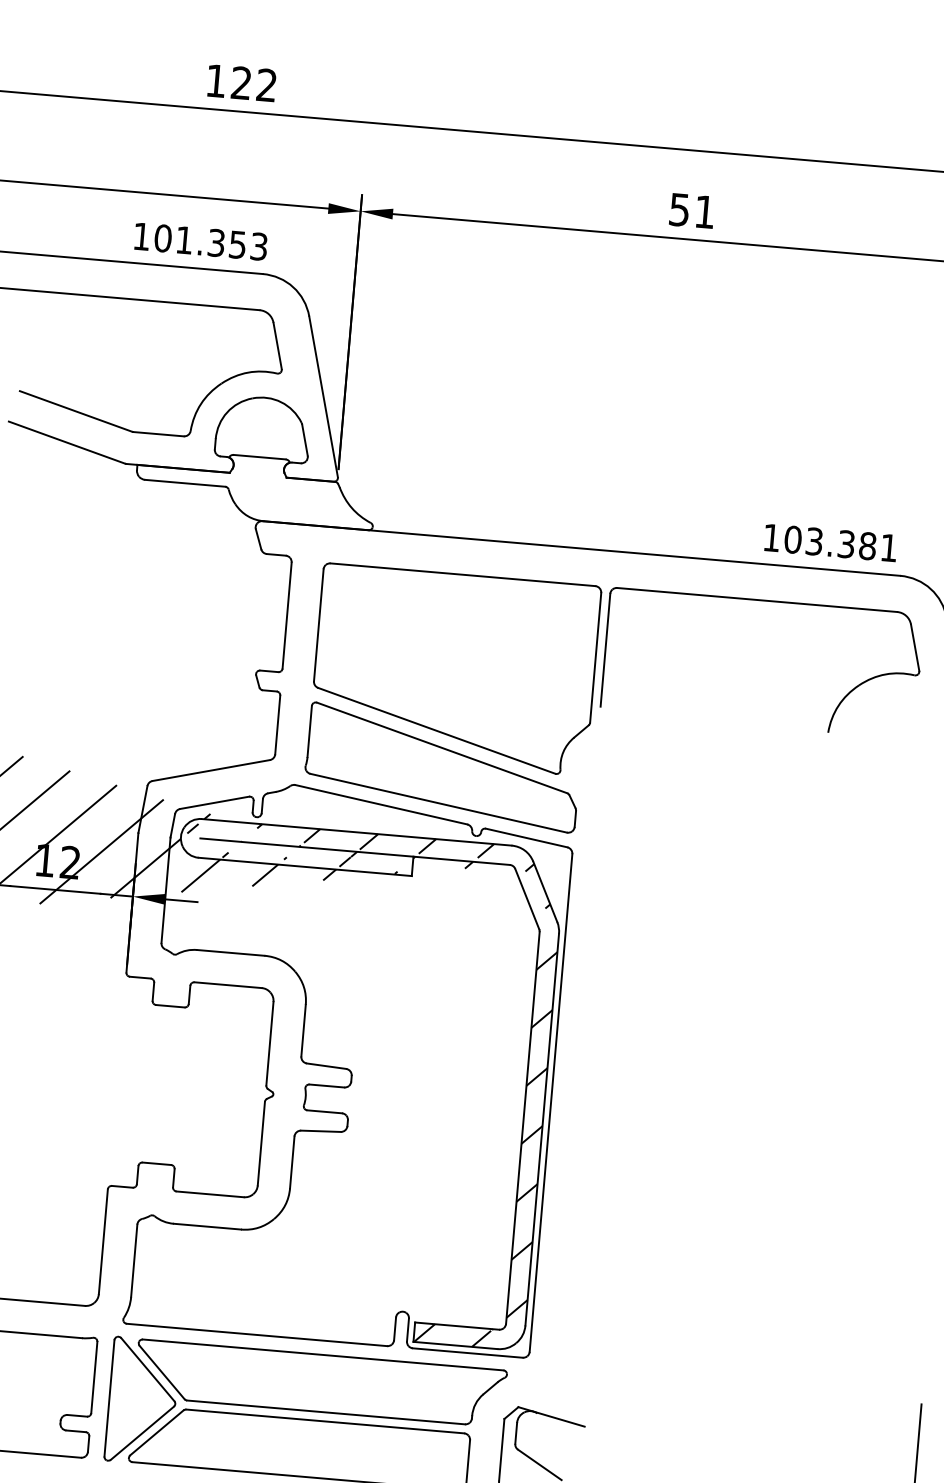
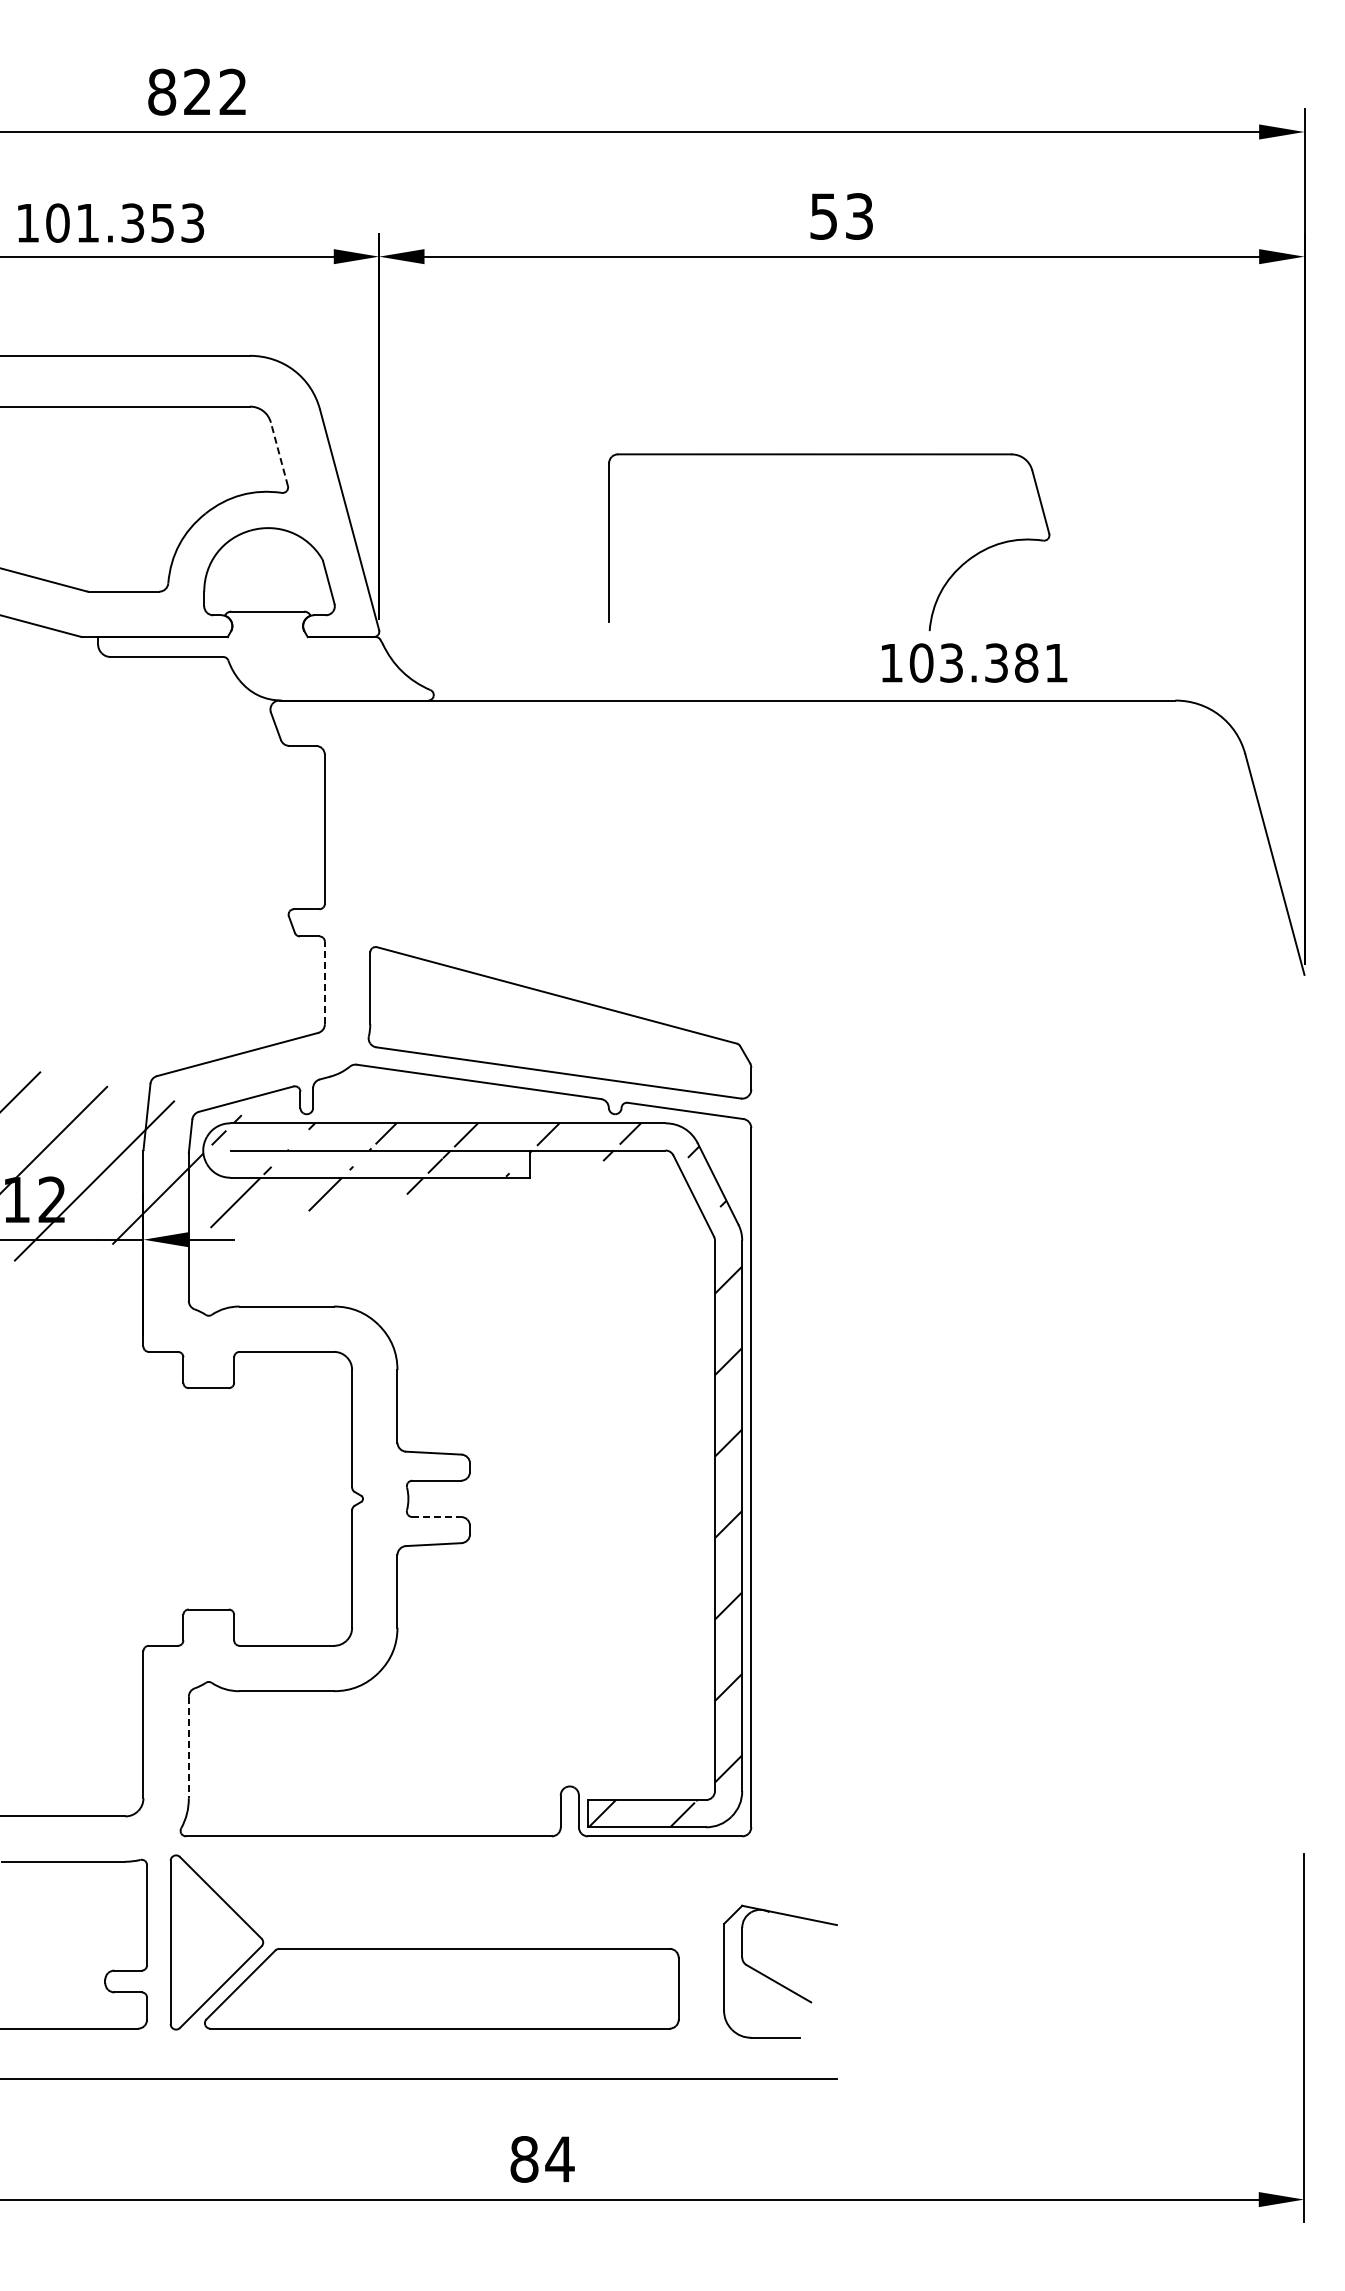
text: (216, 80) -> (162, 91), 122 -> 822
text: (704, 212) -> (859, 216), 51 -> 53
text: (201, 241) -> (111, 222), moved
line: (277, 346) -> (279, 454), solid -> dashed
text: (830, 542) -> (974, 662), moved
part: (767, 601) -> (829, 455), moved
part: (454, 669) -> (565, 884), removed
line: (277, 724) -> (324, 982), solid -> dashed
line: (325, 1112) -> (437, 1517), solid -> dashed
line: (134, 1260) -> (188, 1747), solid -> dashed
part: (320, 1382) -> (463, 1895), removed

